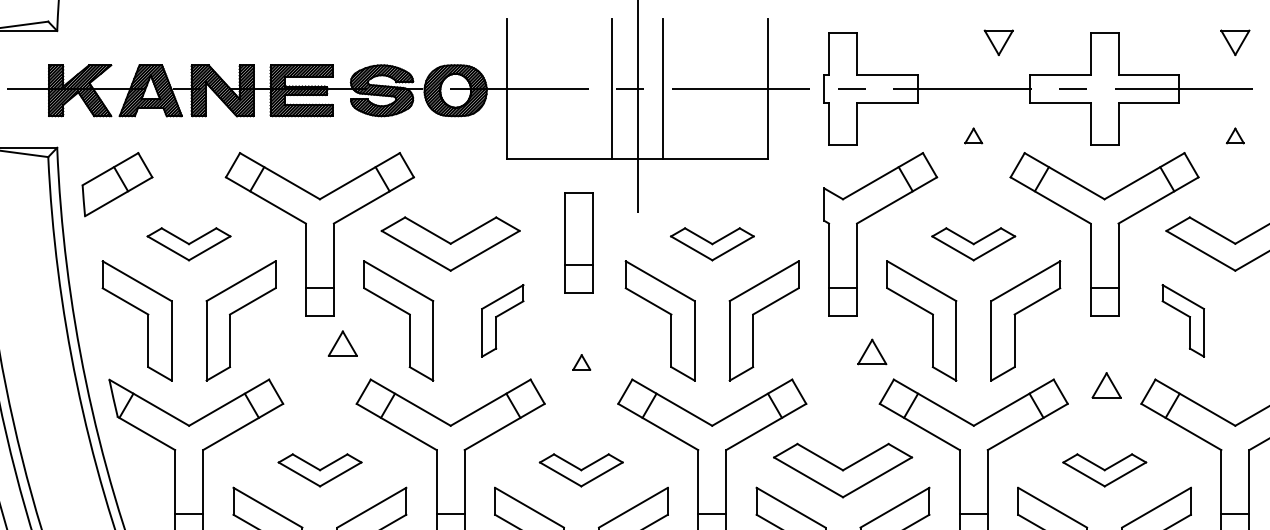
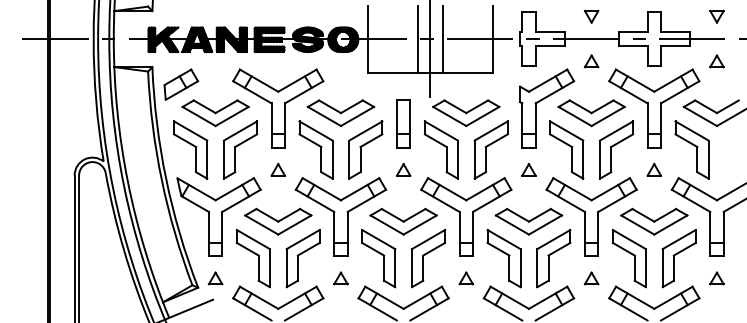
part: (998, 42) -> (591, 16), moved
part: (973, 136) -> (591, 61), size x1.67
part: (1234, 136) -> (716, 61), size x1.67
part: (579, 242) -> (403, 123), moved
part: (188, 244) -> (215, 113), size x1.67
part: (712, 244) -> (466, 113), size x1.67
part: (973, 244) -> (591, 113), size x1.67
part: (501, 319) -> (365, 149), size x1.67
part: (1182, 319) -> (691, 149), size x1.67
part: (341, 342) -> (277, 169), moved
part: (871, 351) -> (528, 169), moved
part: (581, 361) -> (403, 169), size x1.67
part: (1104, 384) -> (653, 169), moved
part: (320, 470) -> (278, 221), size x1.67
part: (581, 470) -> (403, 221), size x1.67
part: (1104, 470) -> (654, 221), size x1.67

